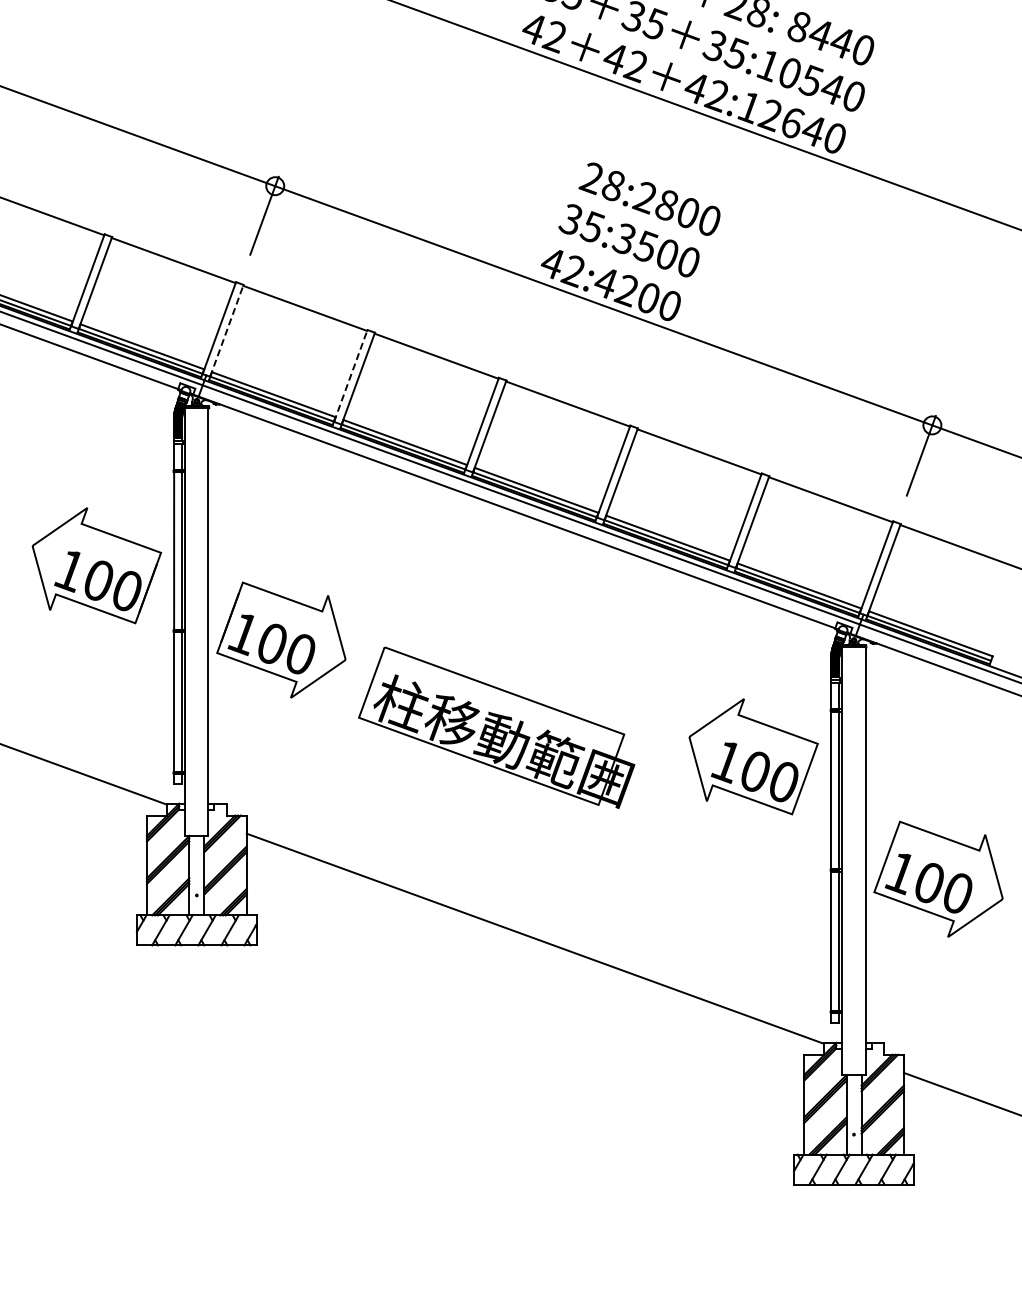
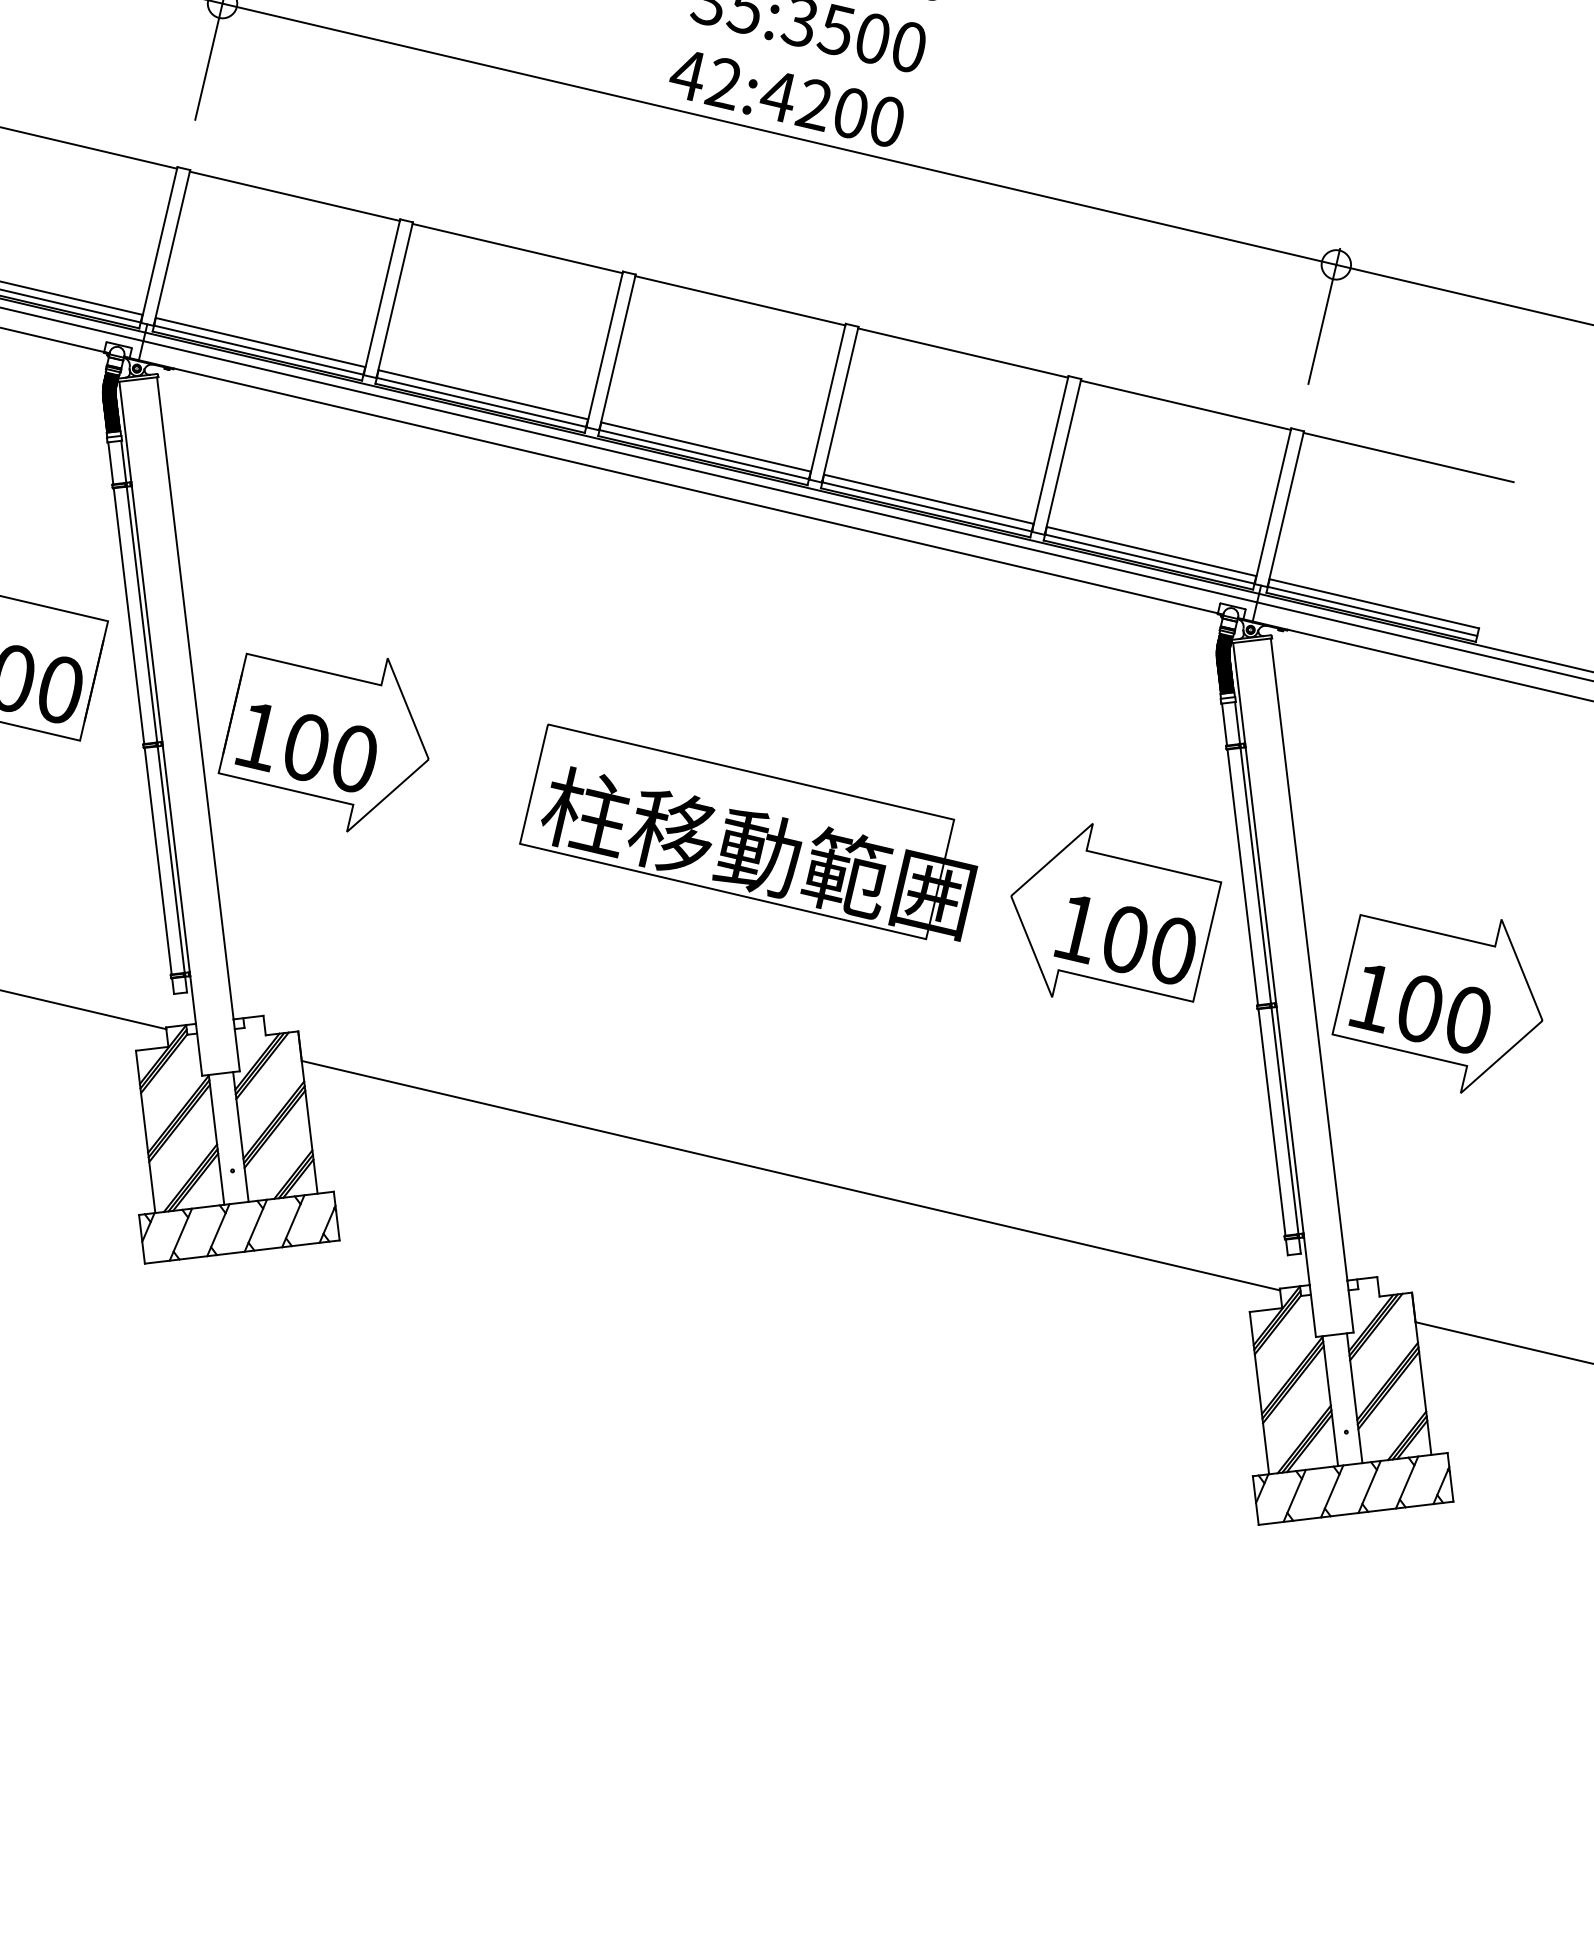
line: (226, 330) -> (171, 247), dashed -> solid
line: (350, 375) -> (381, 296), dashed -> solid
part: (496, 727) -> (745, 833), moved
part: (753, 756) -> (1119, 915), moved

